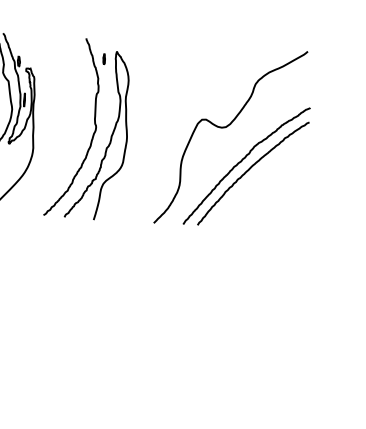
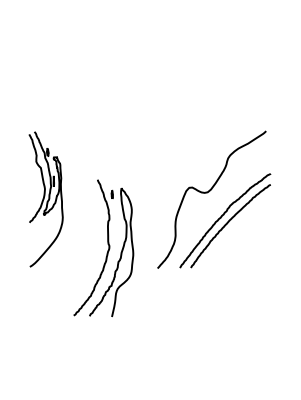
part: (88, 127) -> (103, 247), moved

